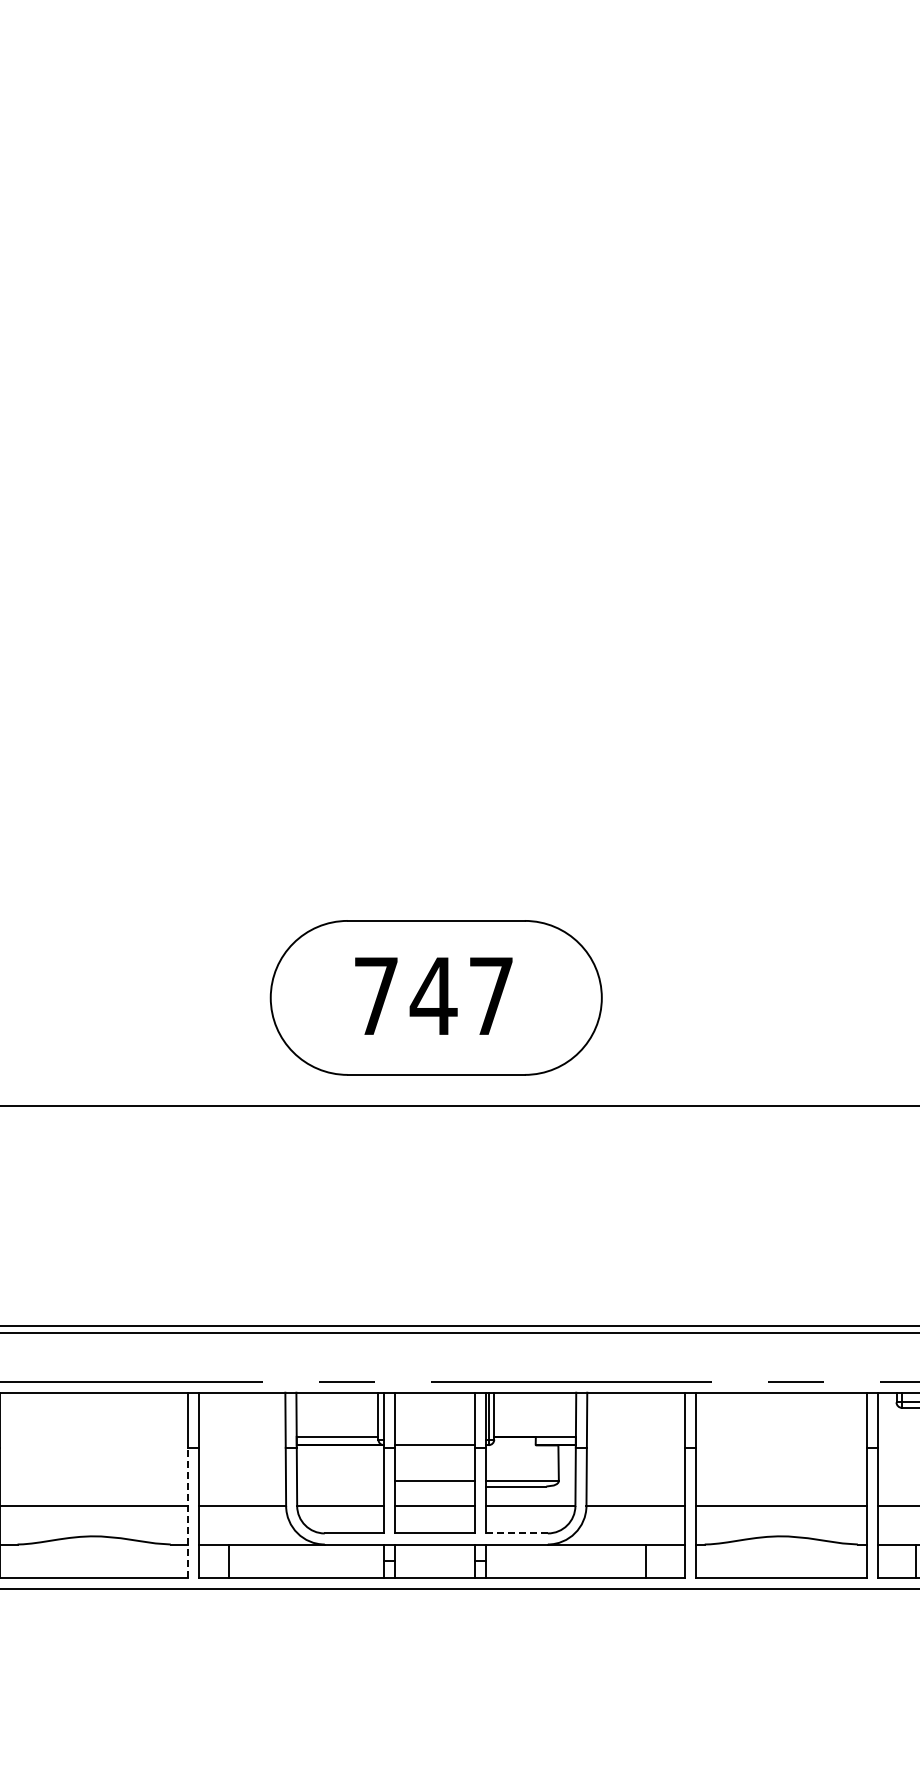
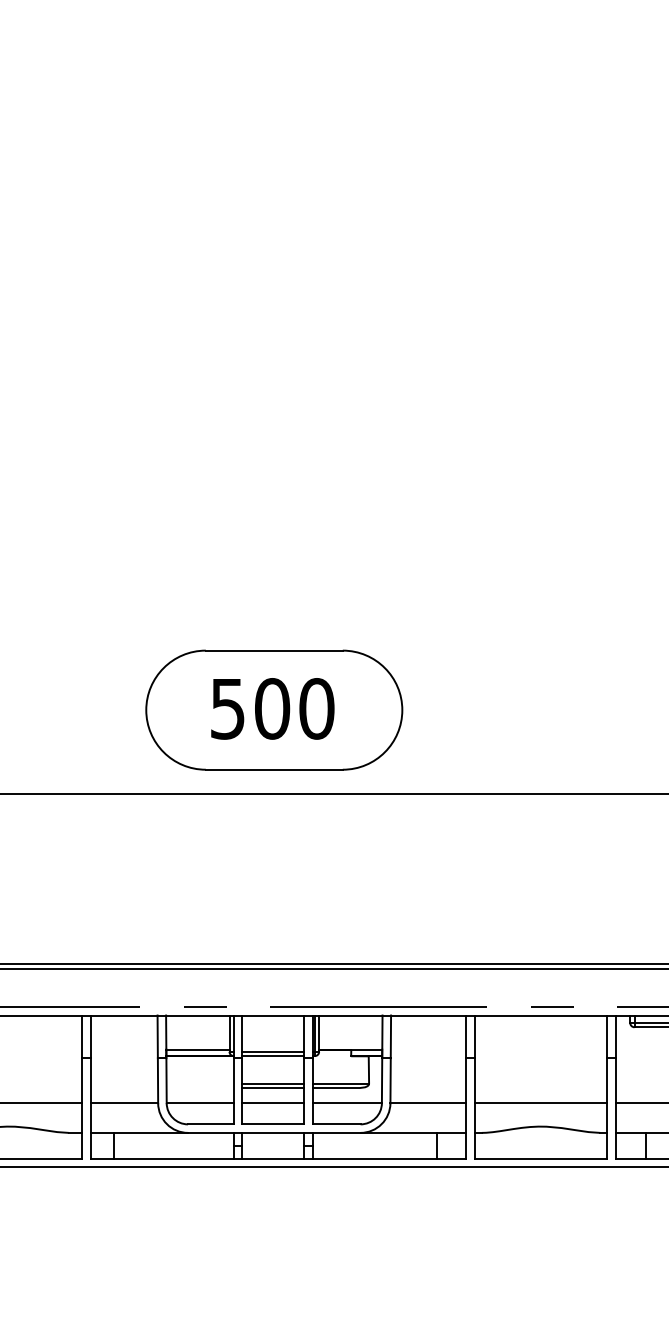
text: (434, 996) -> (272, 709), 747 -> 500
line: (434, 1439) -> (272, 1051), added
line: (434, 1486) -> (272, 1088), added
line: (188, 1512) -> (82, 1108), dashed -> solid
line: (516, 1533) -> (336, 1124), dashed -> solid

